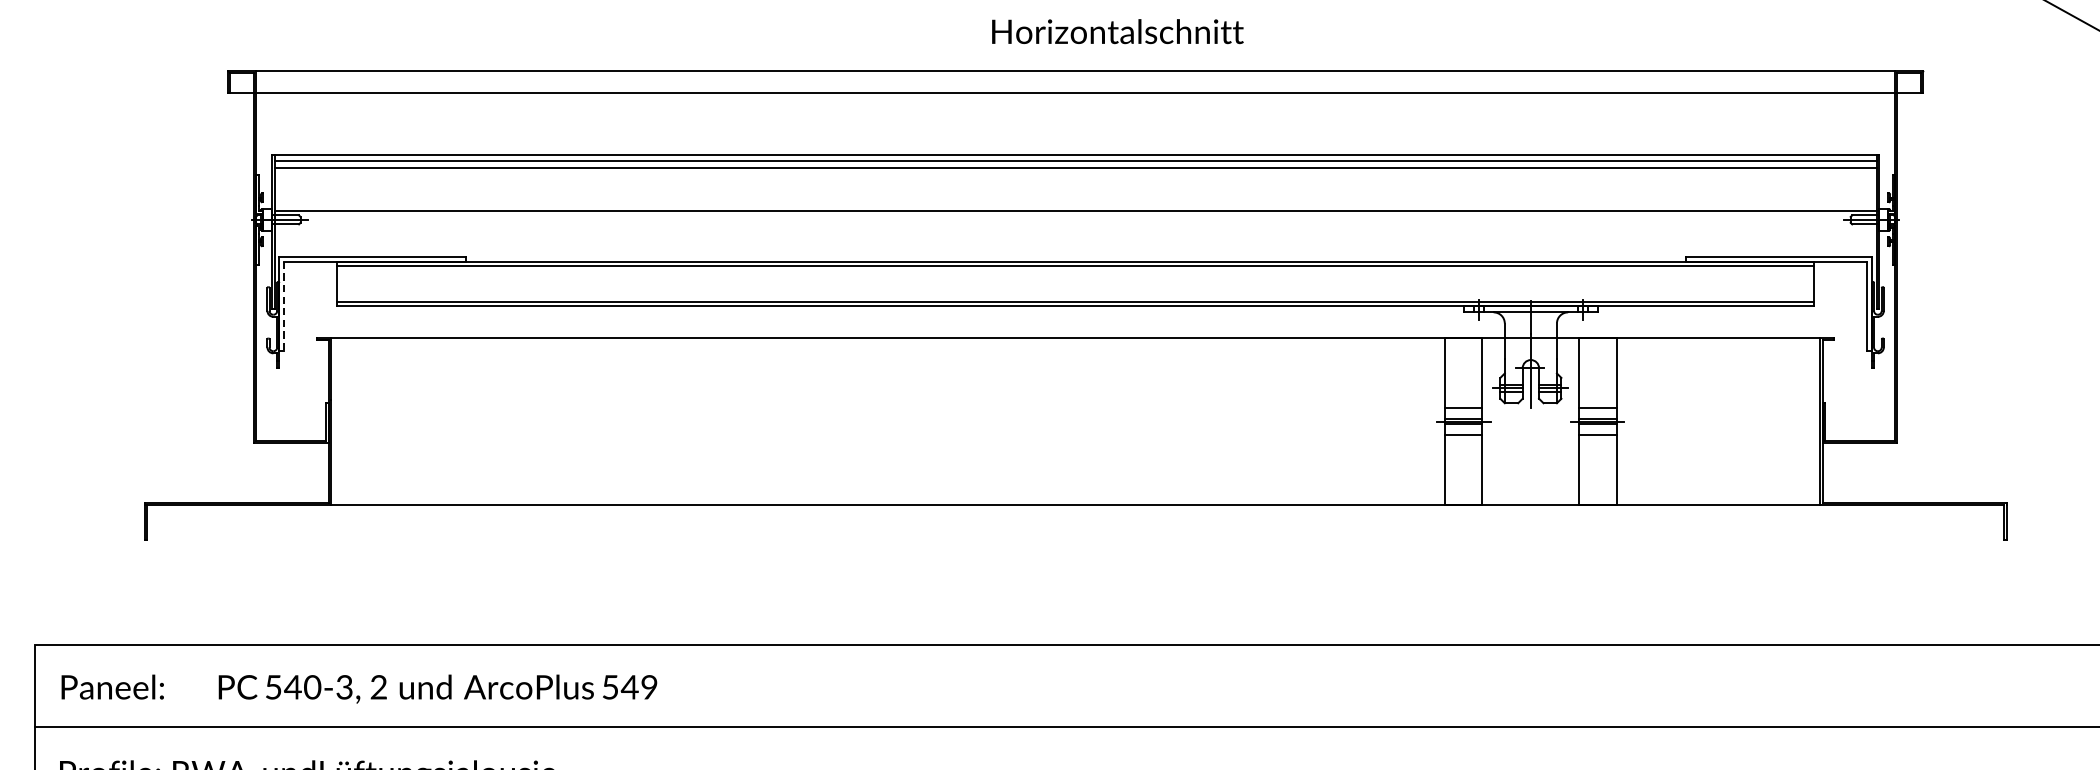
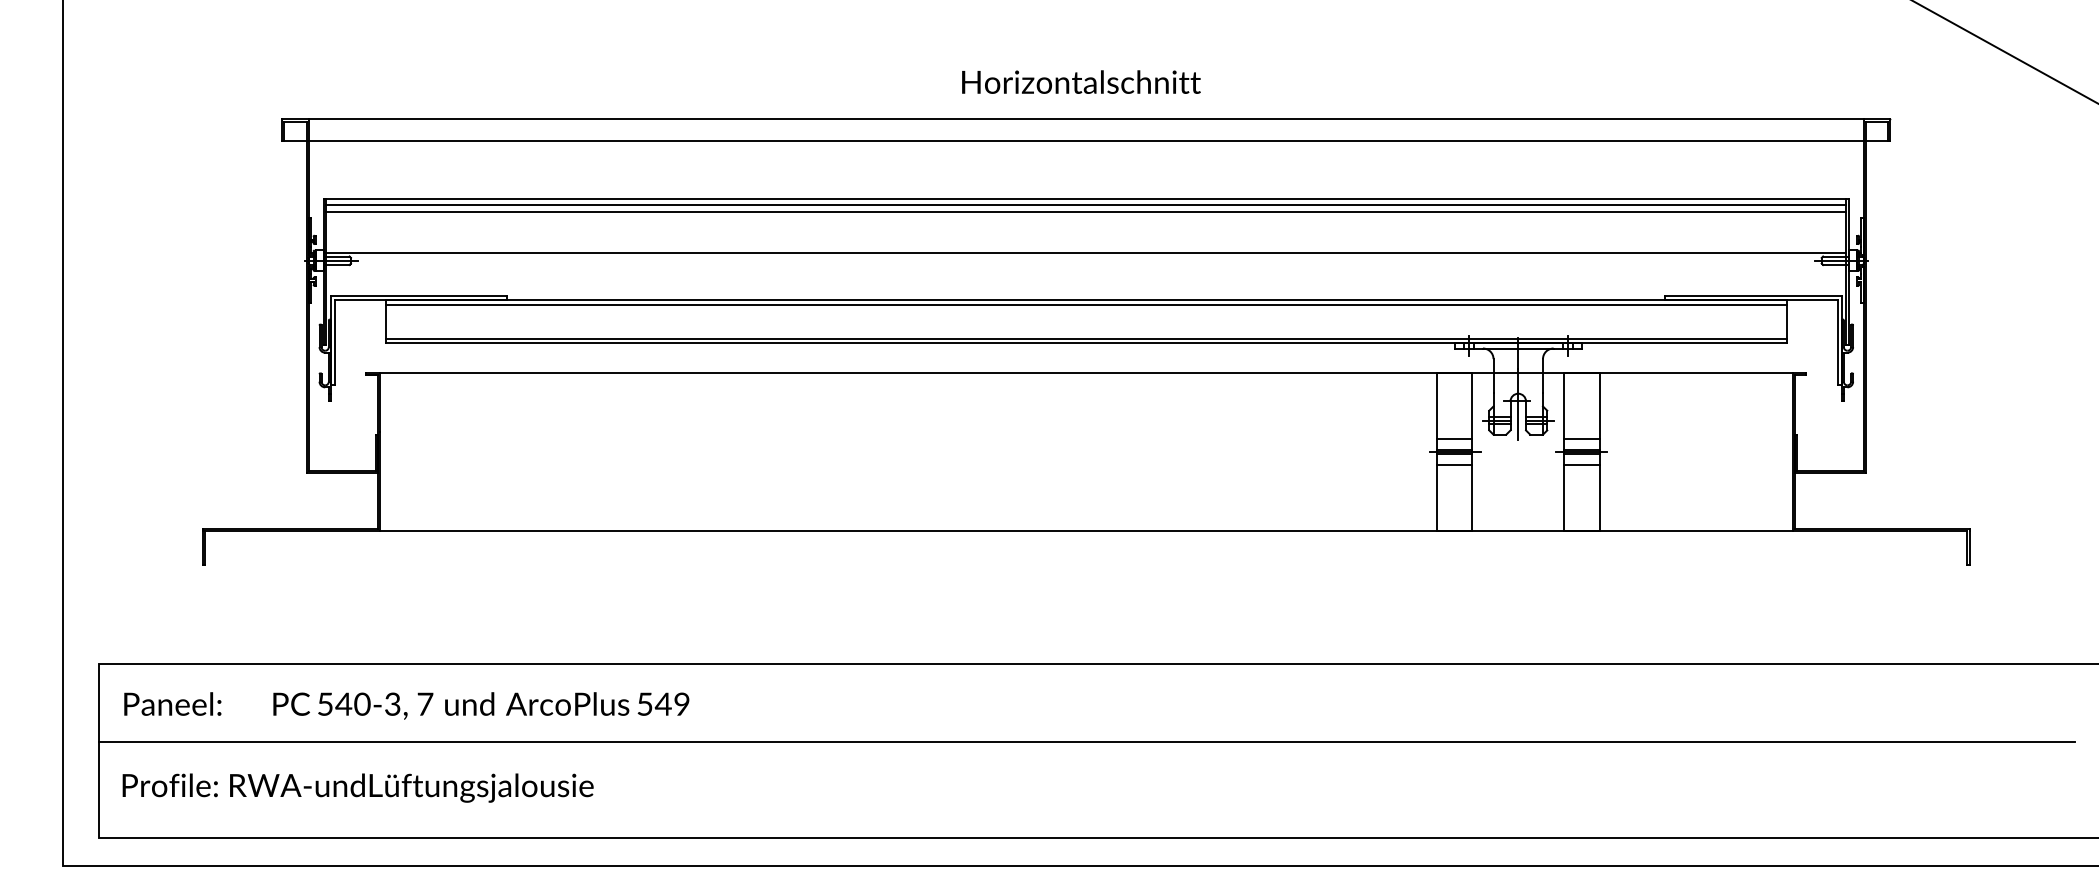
text: (1117, 30) -> (1081, 81), moved
line: (284, 307) -> (335, 343), dashed -> solid
text: (379, 686) -> (425, 703), 2 -> 7

